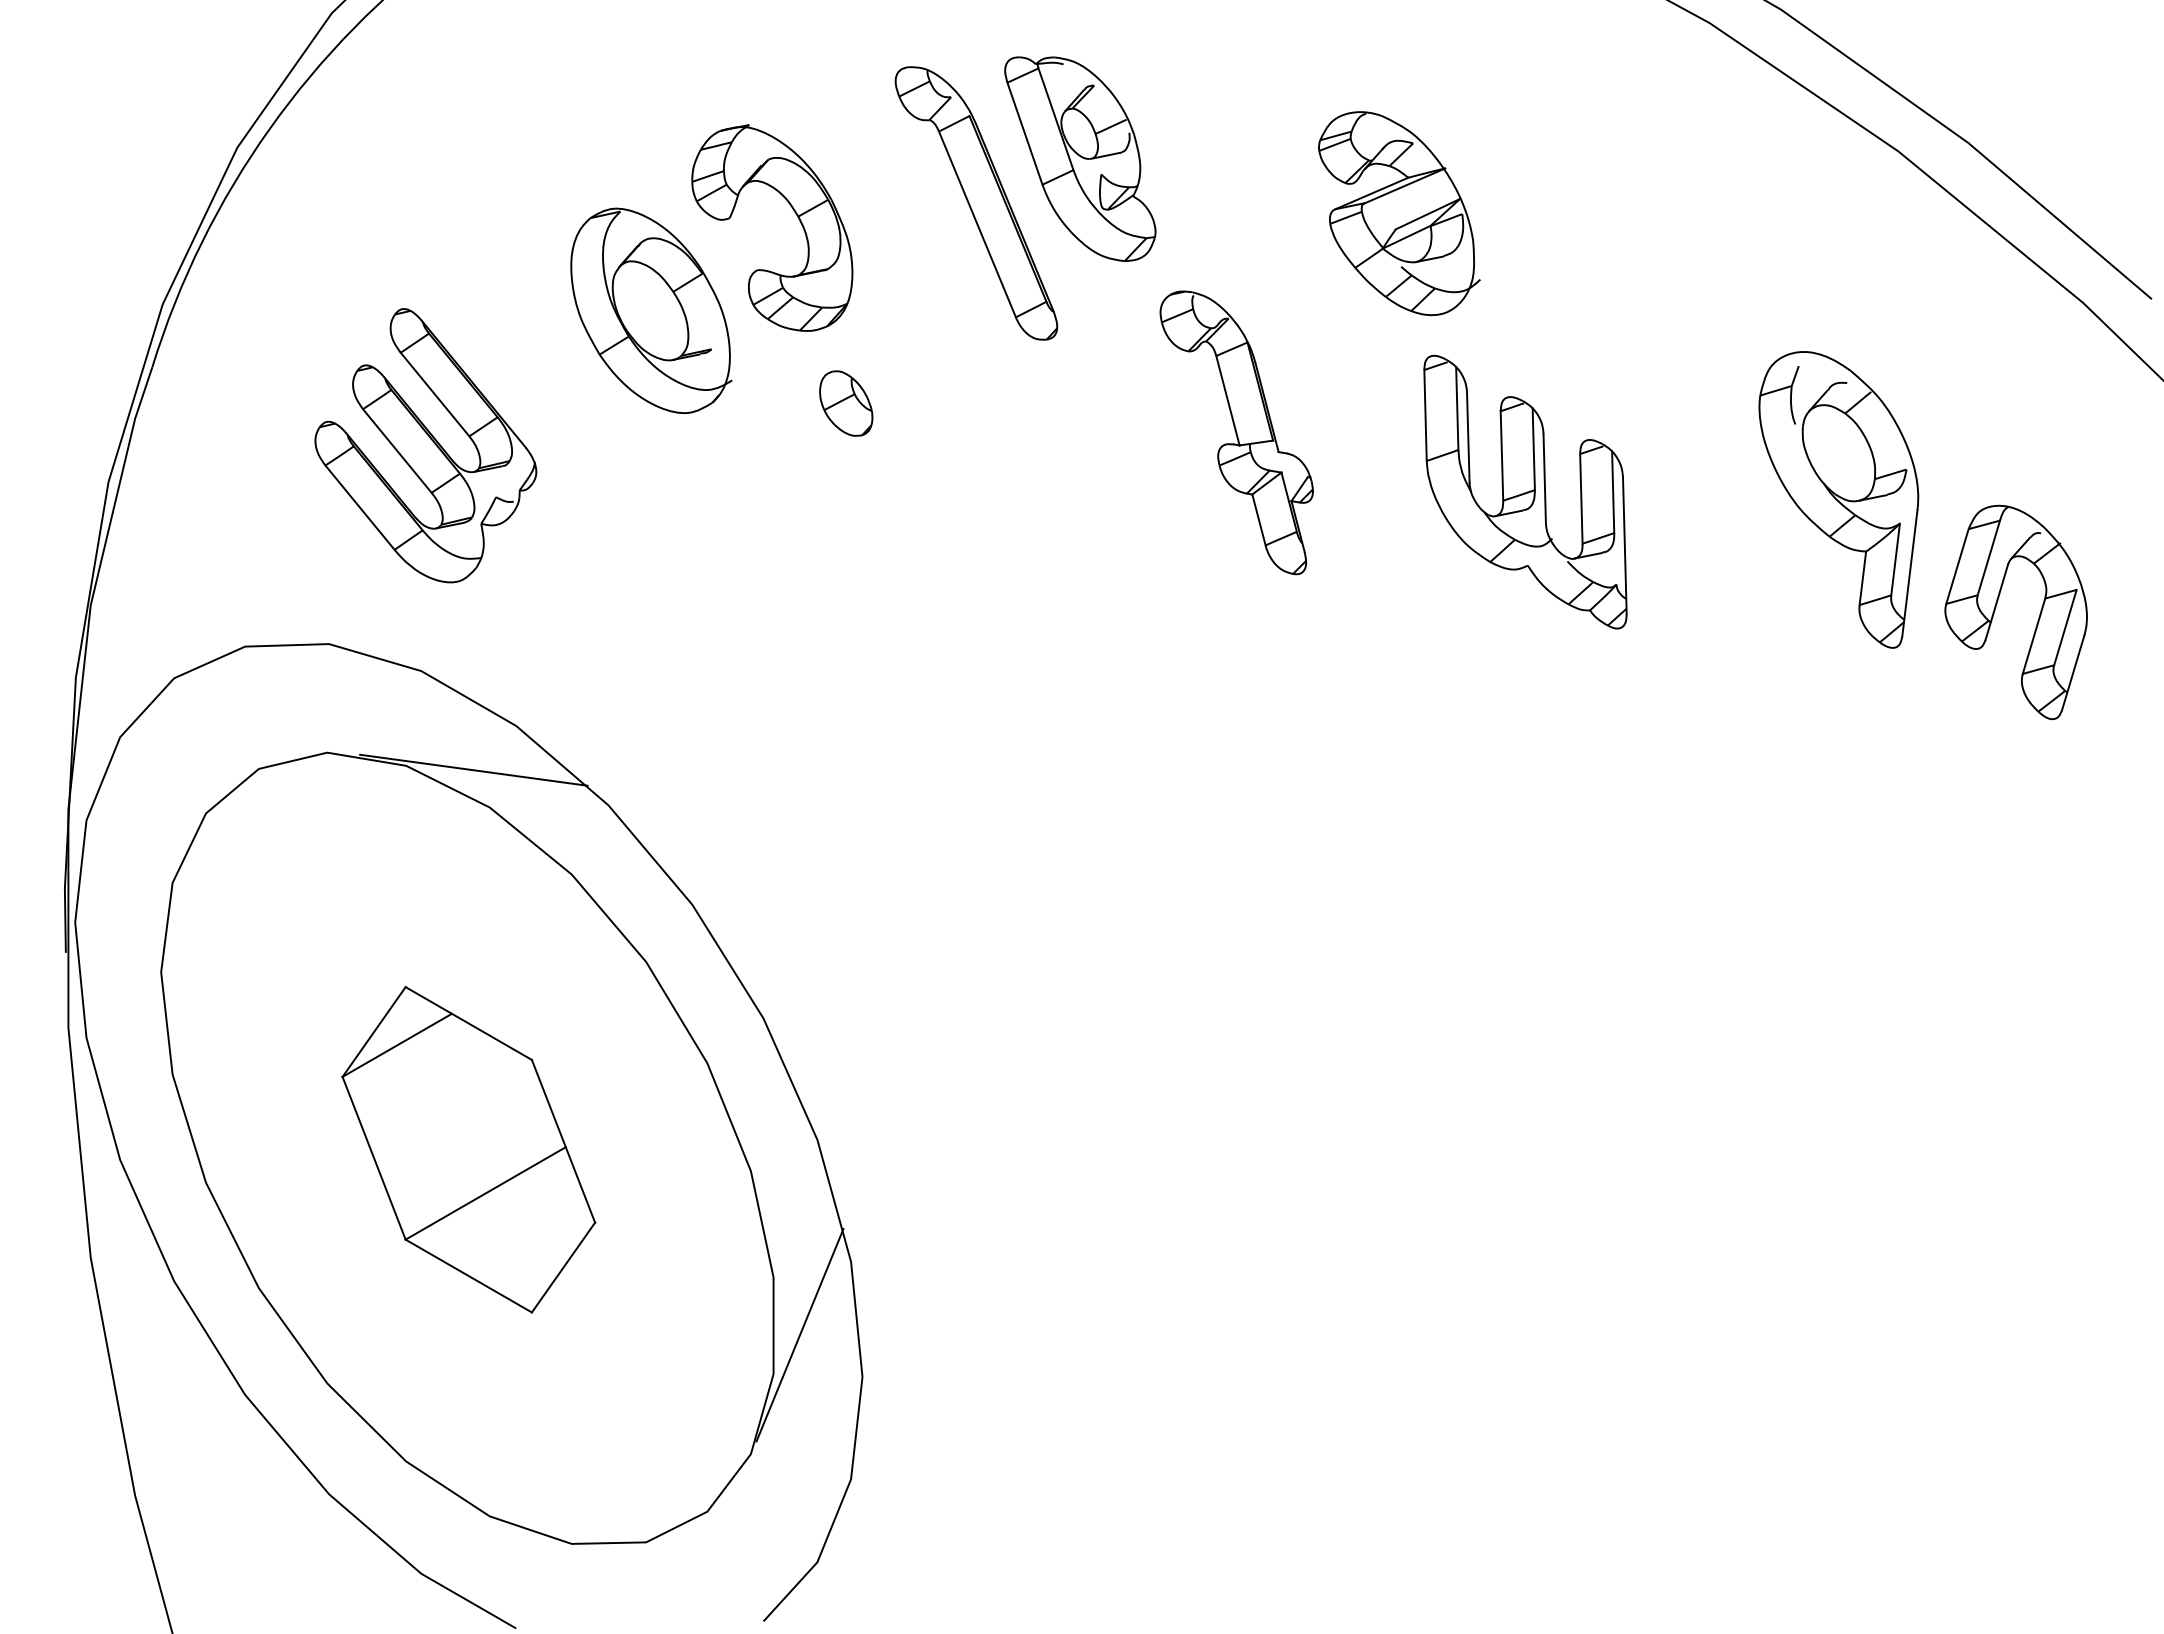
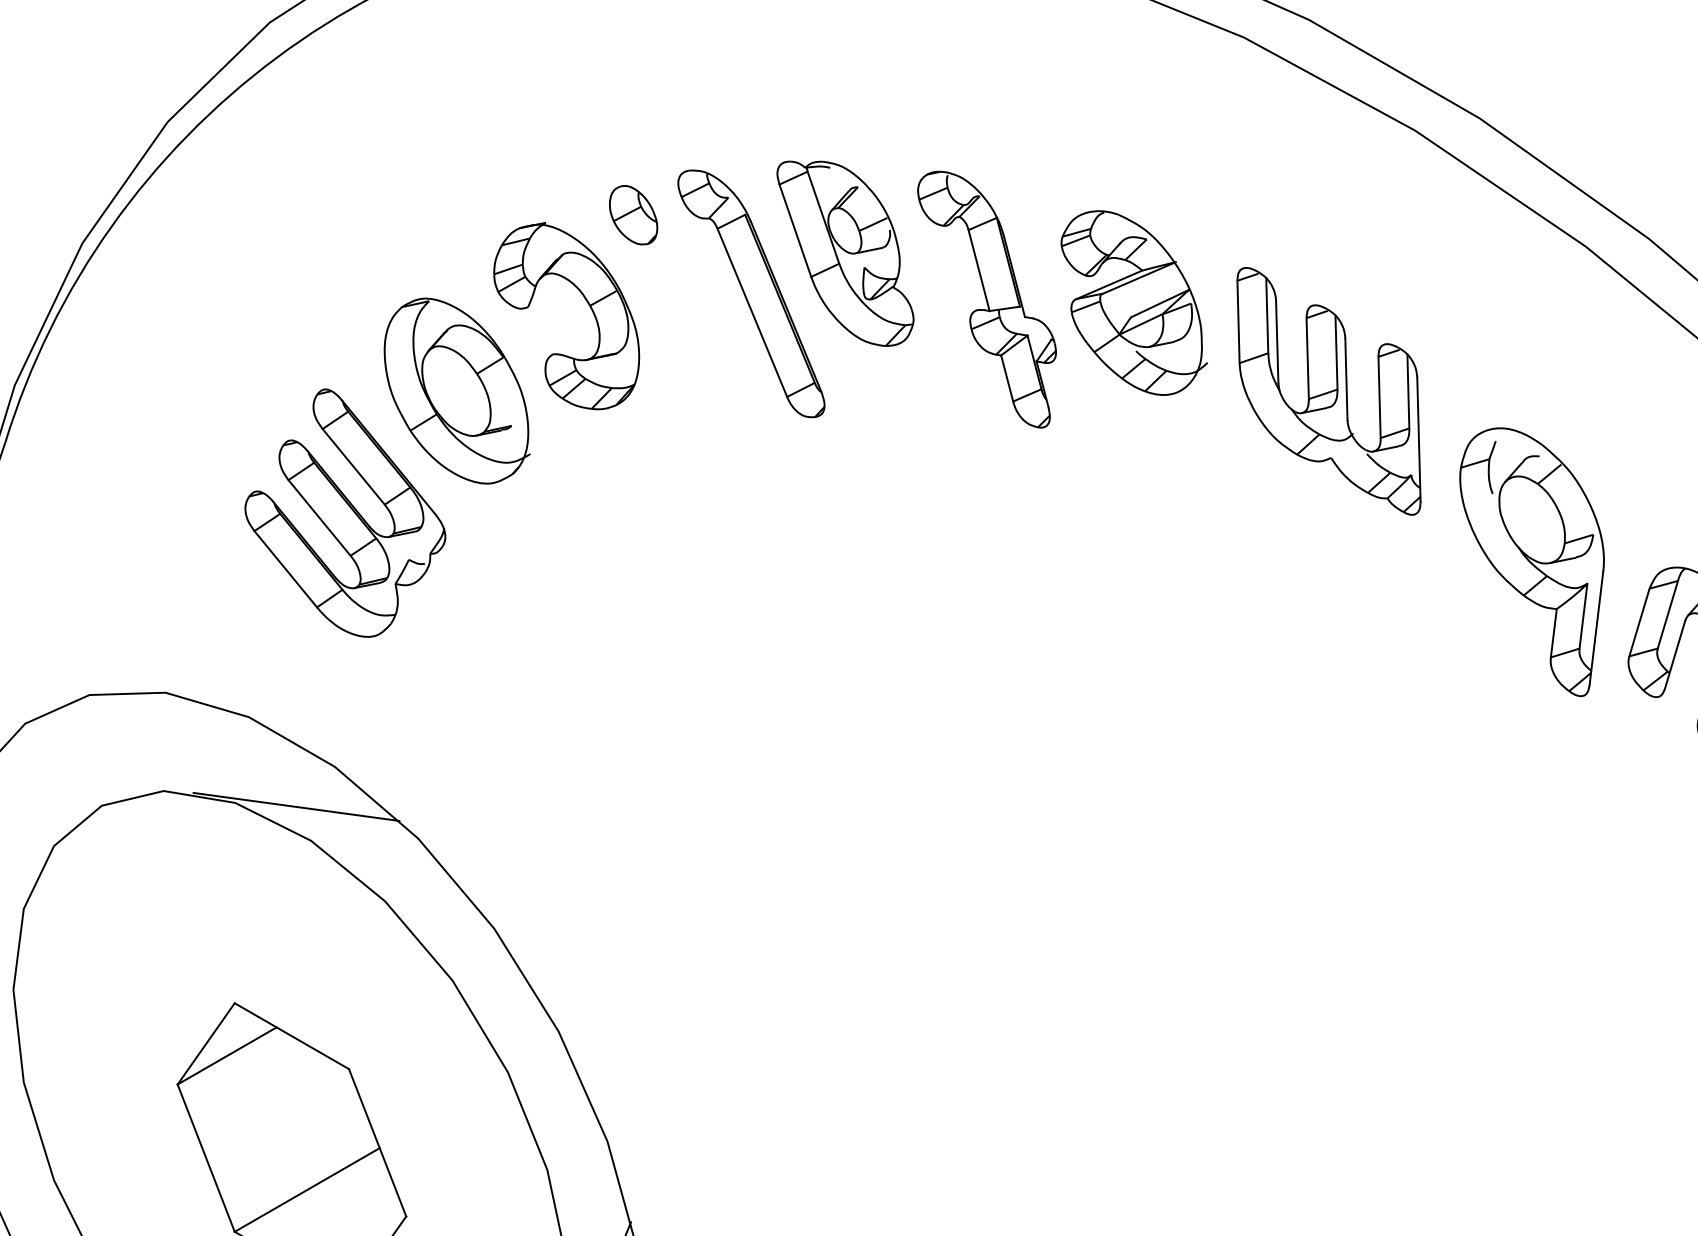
part: (846, 403) -> (633, 215), moved
part: (1236, 432) -> (986, 299), moved
part: (425, 445) -> (345, 512), moved
part: (1525, 491) -> (1329, 390), moved

